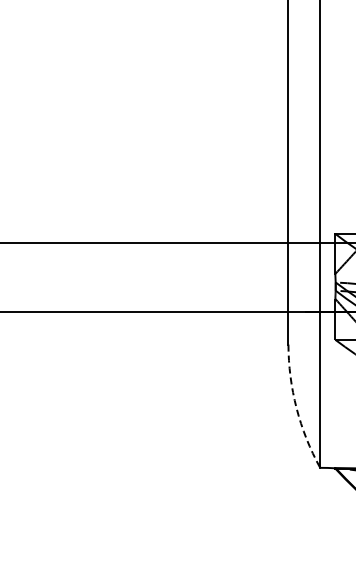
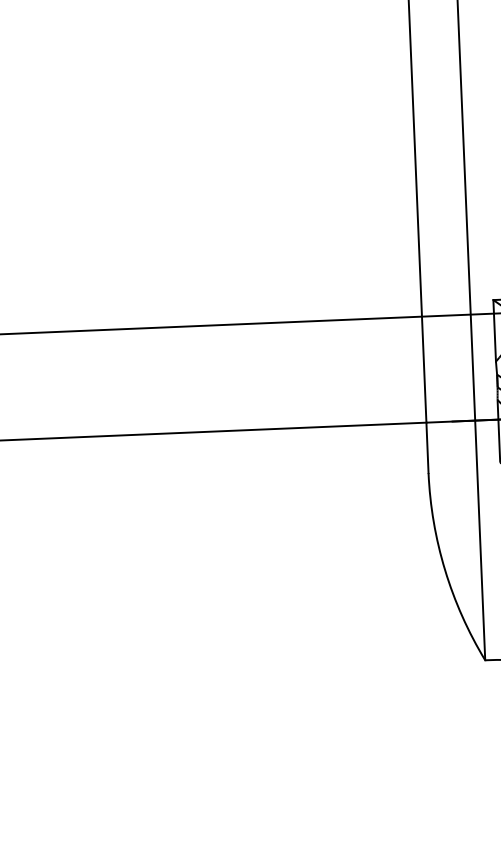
arc: (296, 408) -> (445, 570), dashed -> solid

